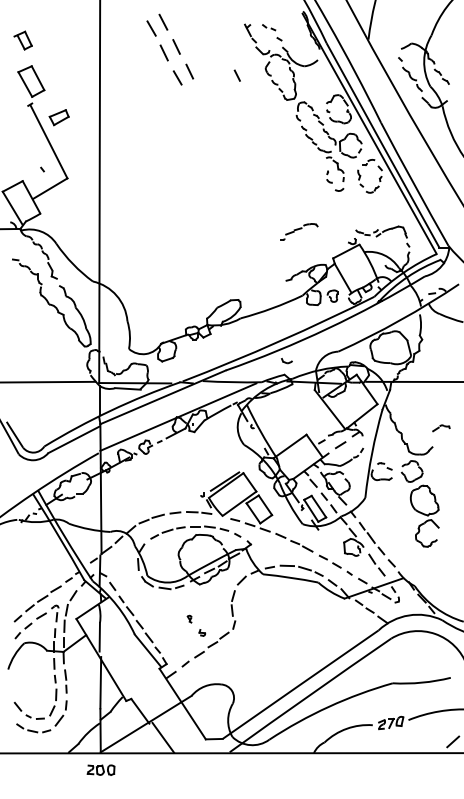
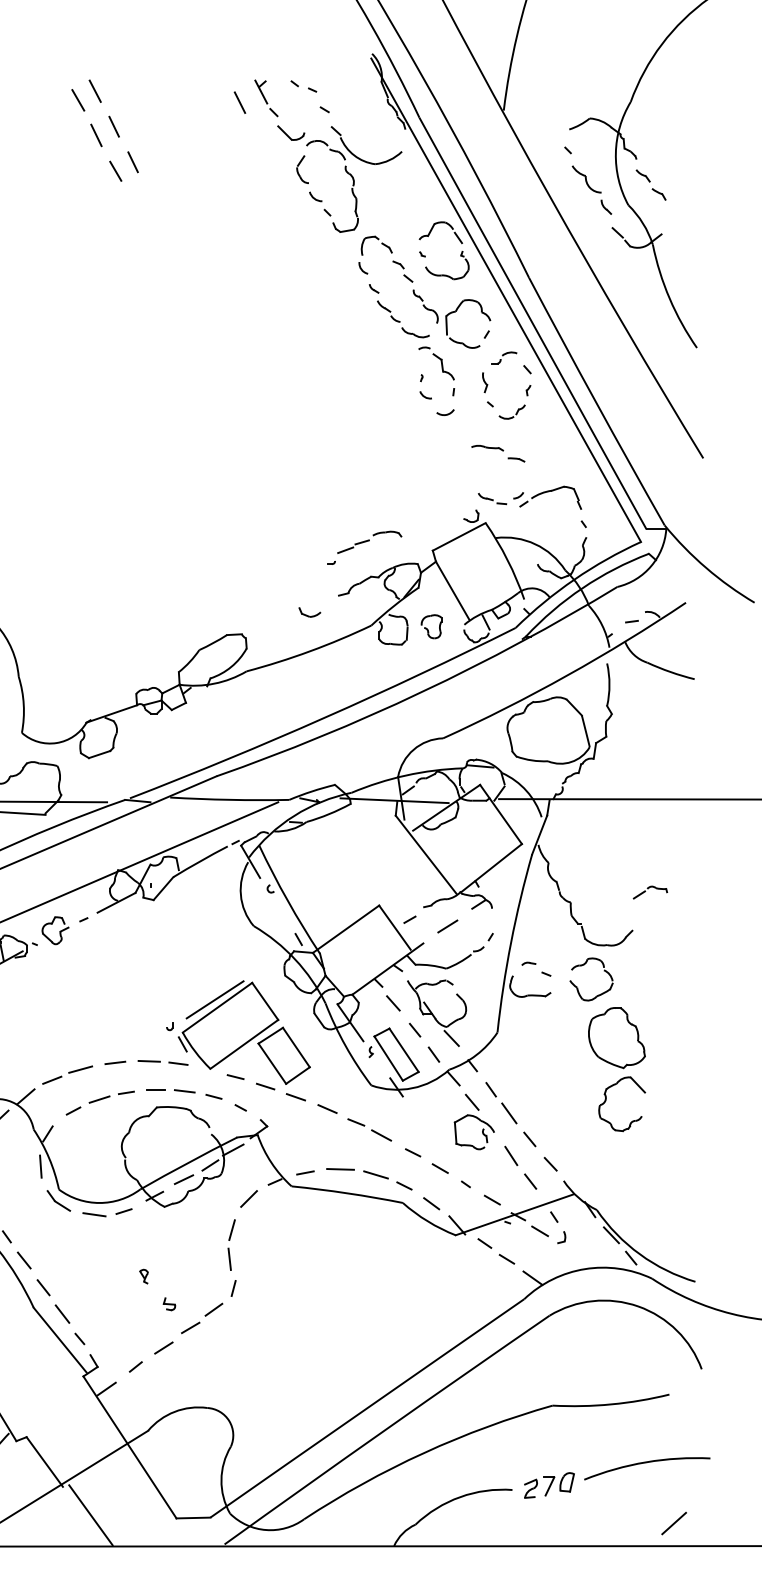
part: (170, 49) -> (105, 130), size x0.71
line: (236, 75) -> (238, 102), moved
part: (365, 209) -> (497, 452), added
part: (299, 231) -> (364, 546), moved
part: (286, 361) -> (308, 613), moved

